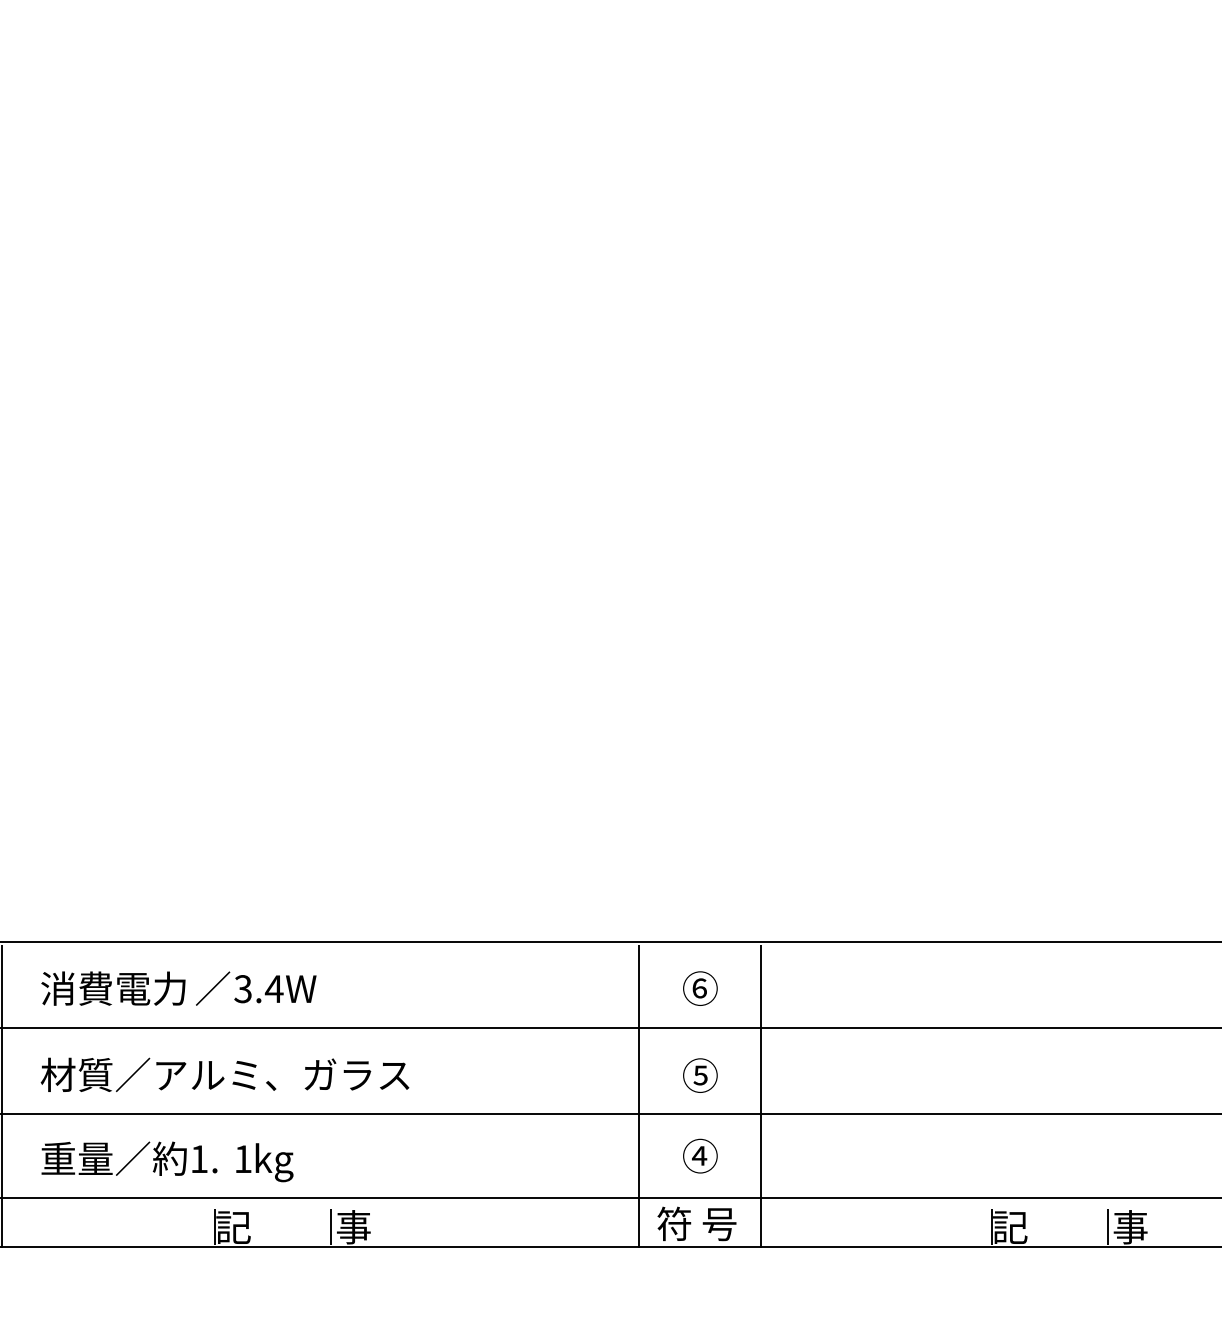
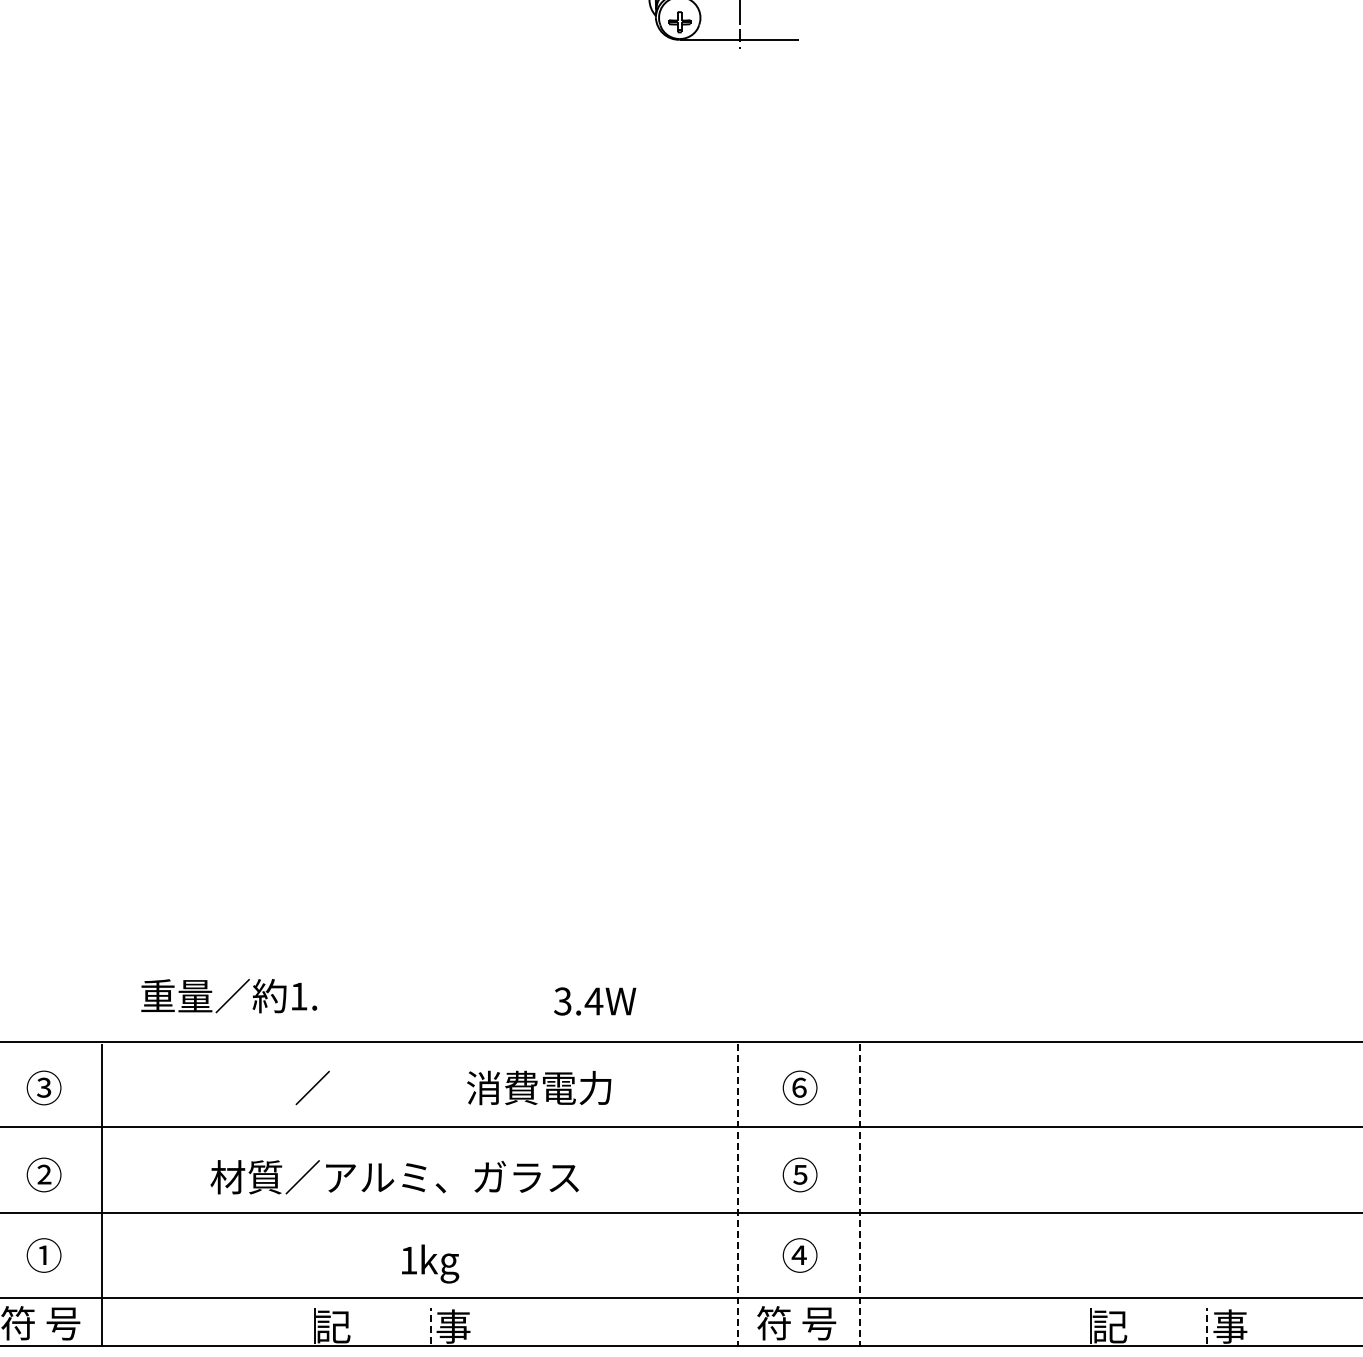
text: (113, 988) -> (539, 1087), moved
text: (275, 989) -> (595, 1001), moved
text: (224, 1075) -> (394, 1177), moved
line: (638, 1096) -> (738, 1195), solid -> dashed
line: (760, 1096) -> (860, 1195), solid -> dashed
text: (129, 1159) -> (229, 996), moved
text: (264, 1162) -> (430, 1263), moved
line: (330, 1227) -> (430, 1326), solid -> dashed
line: (1107, 1227) -> (1207, 1326), solid -> dashed

